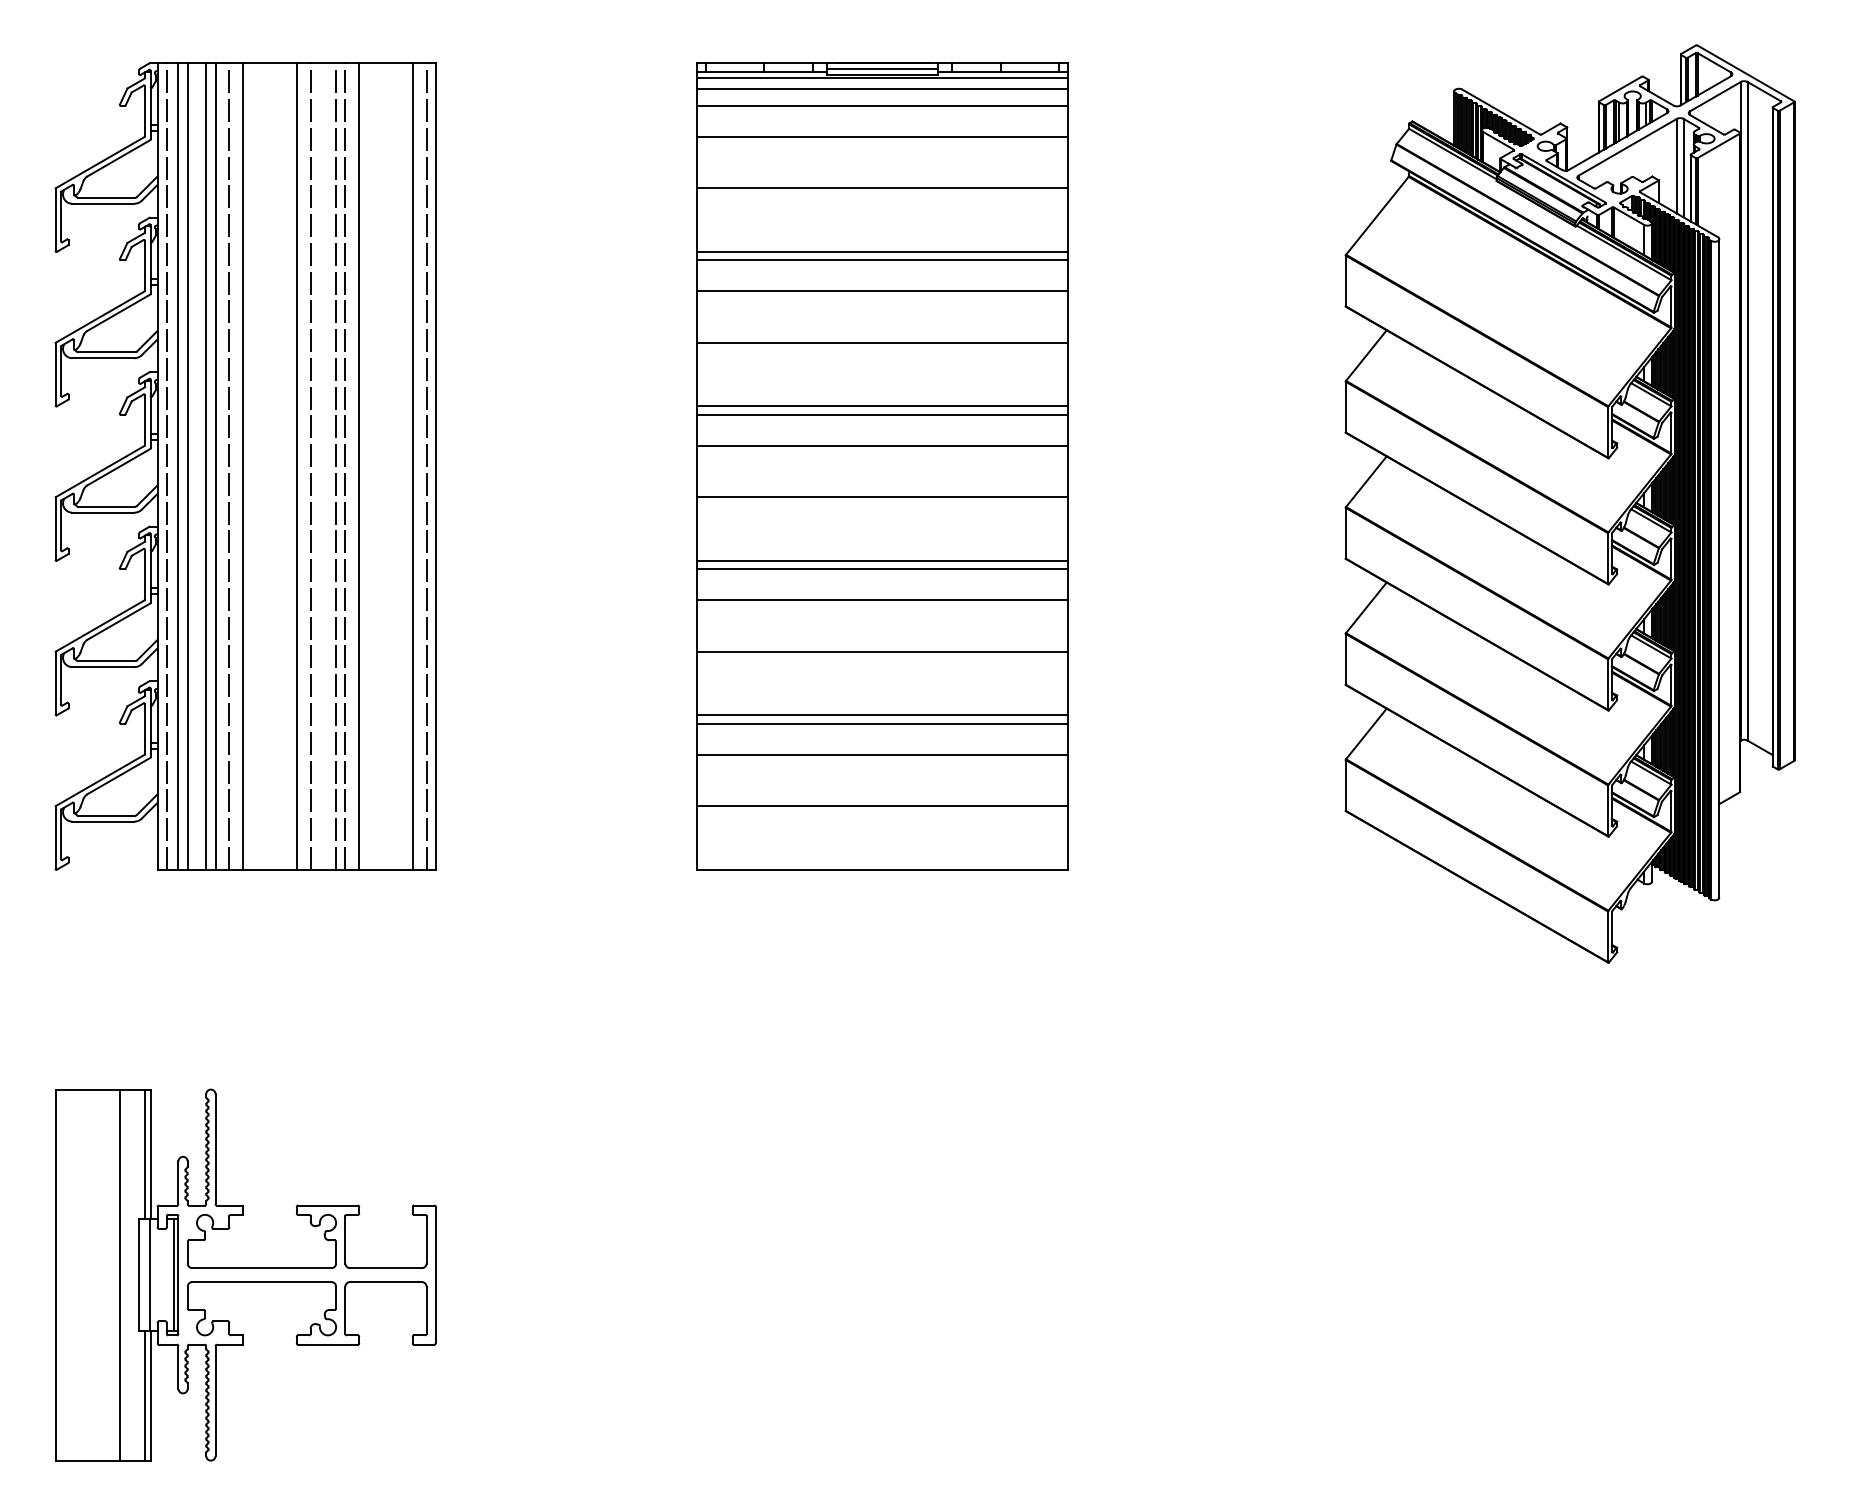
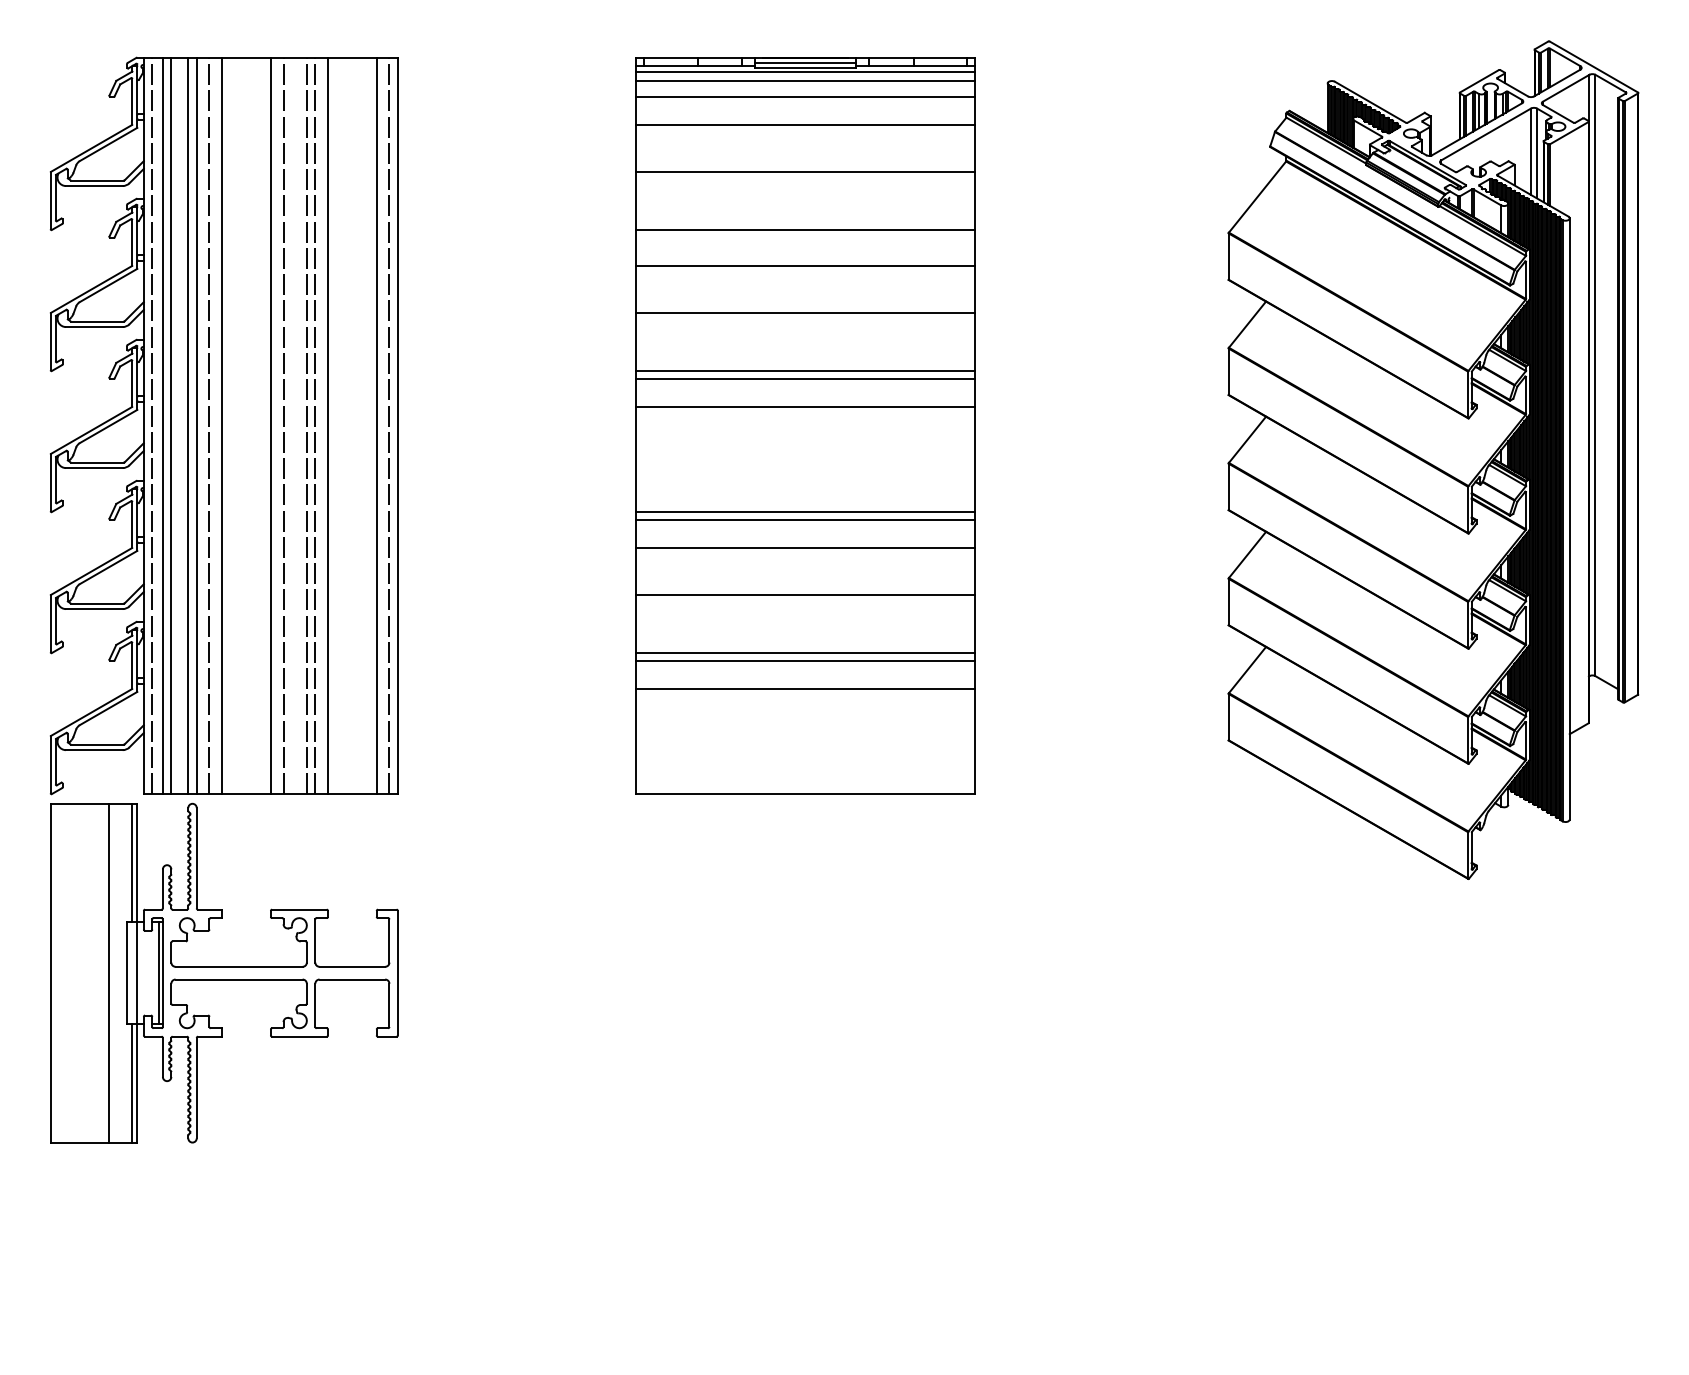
line: (882, 260) -> (805, 237), removed
line: (882, 497) -> (805, 454), removed
line: (882, 806) -> (805, 736), removed
part: (245, 1274) -> (224, 972), moved

